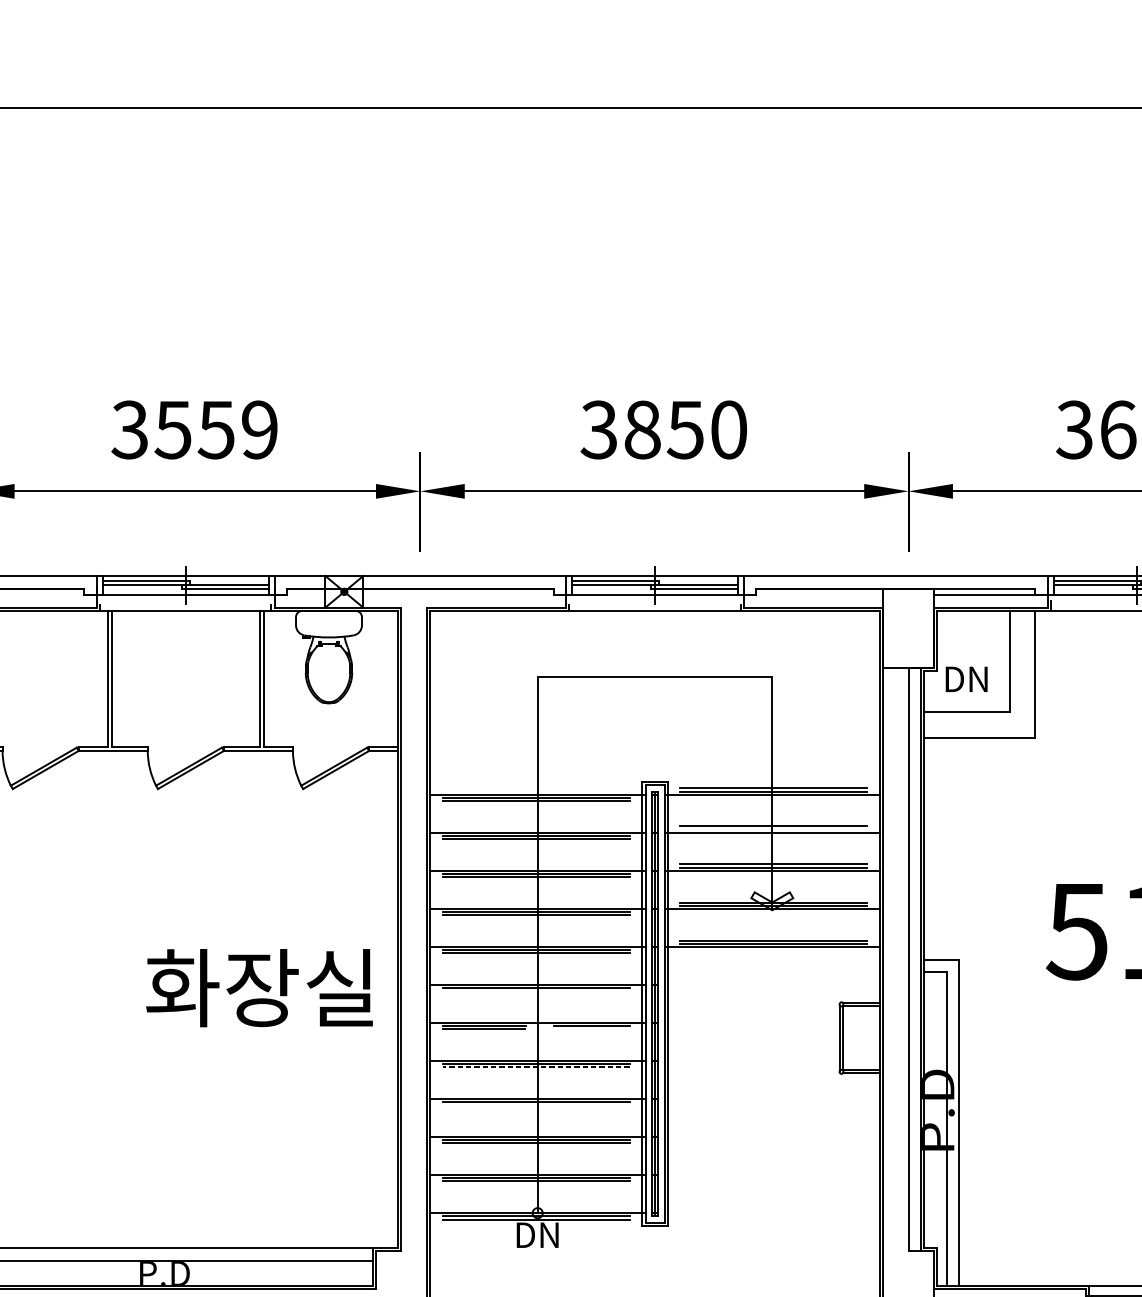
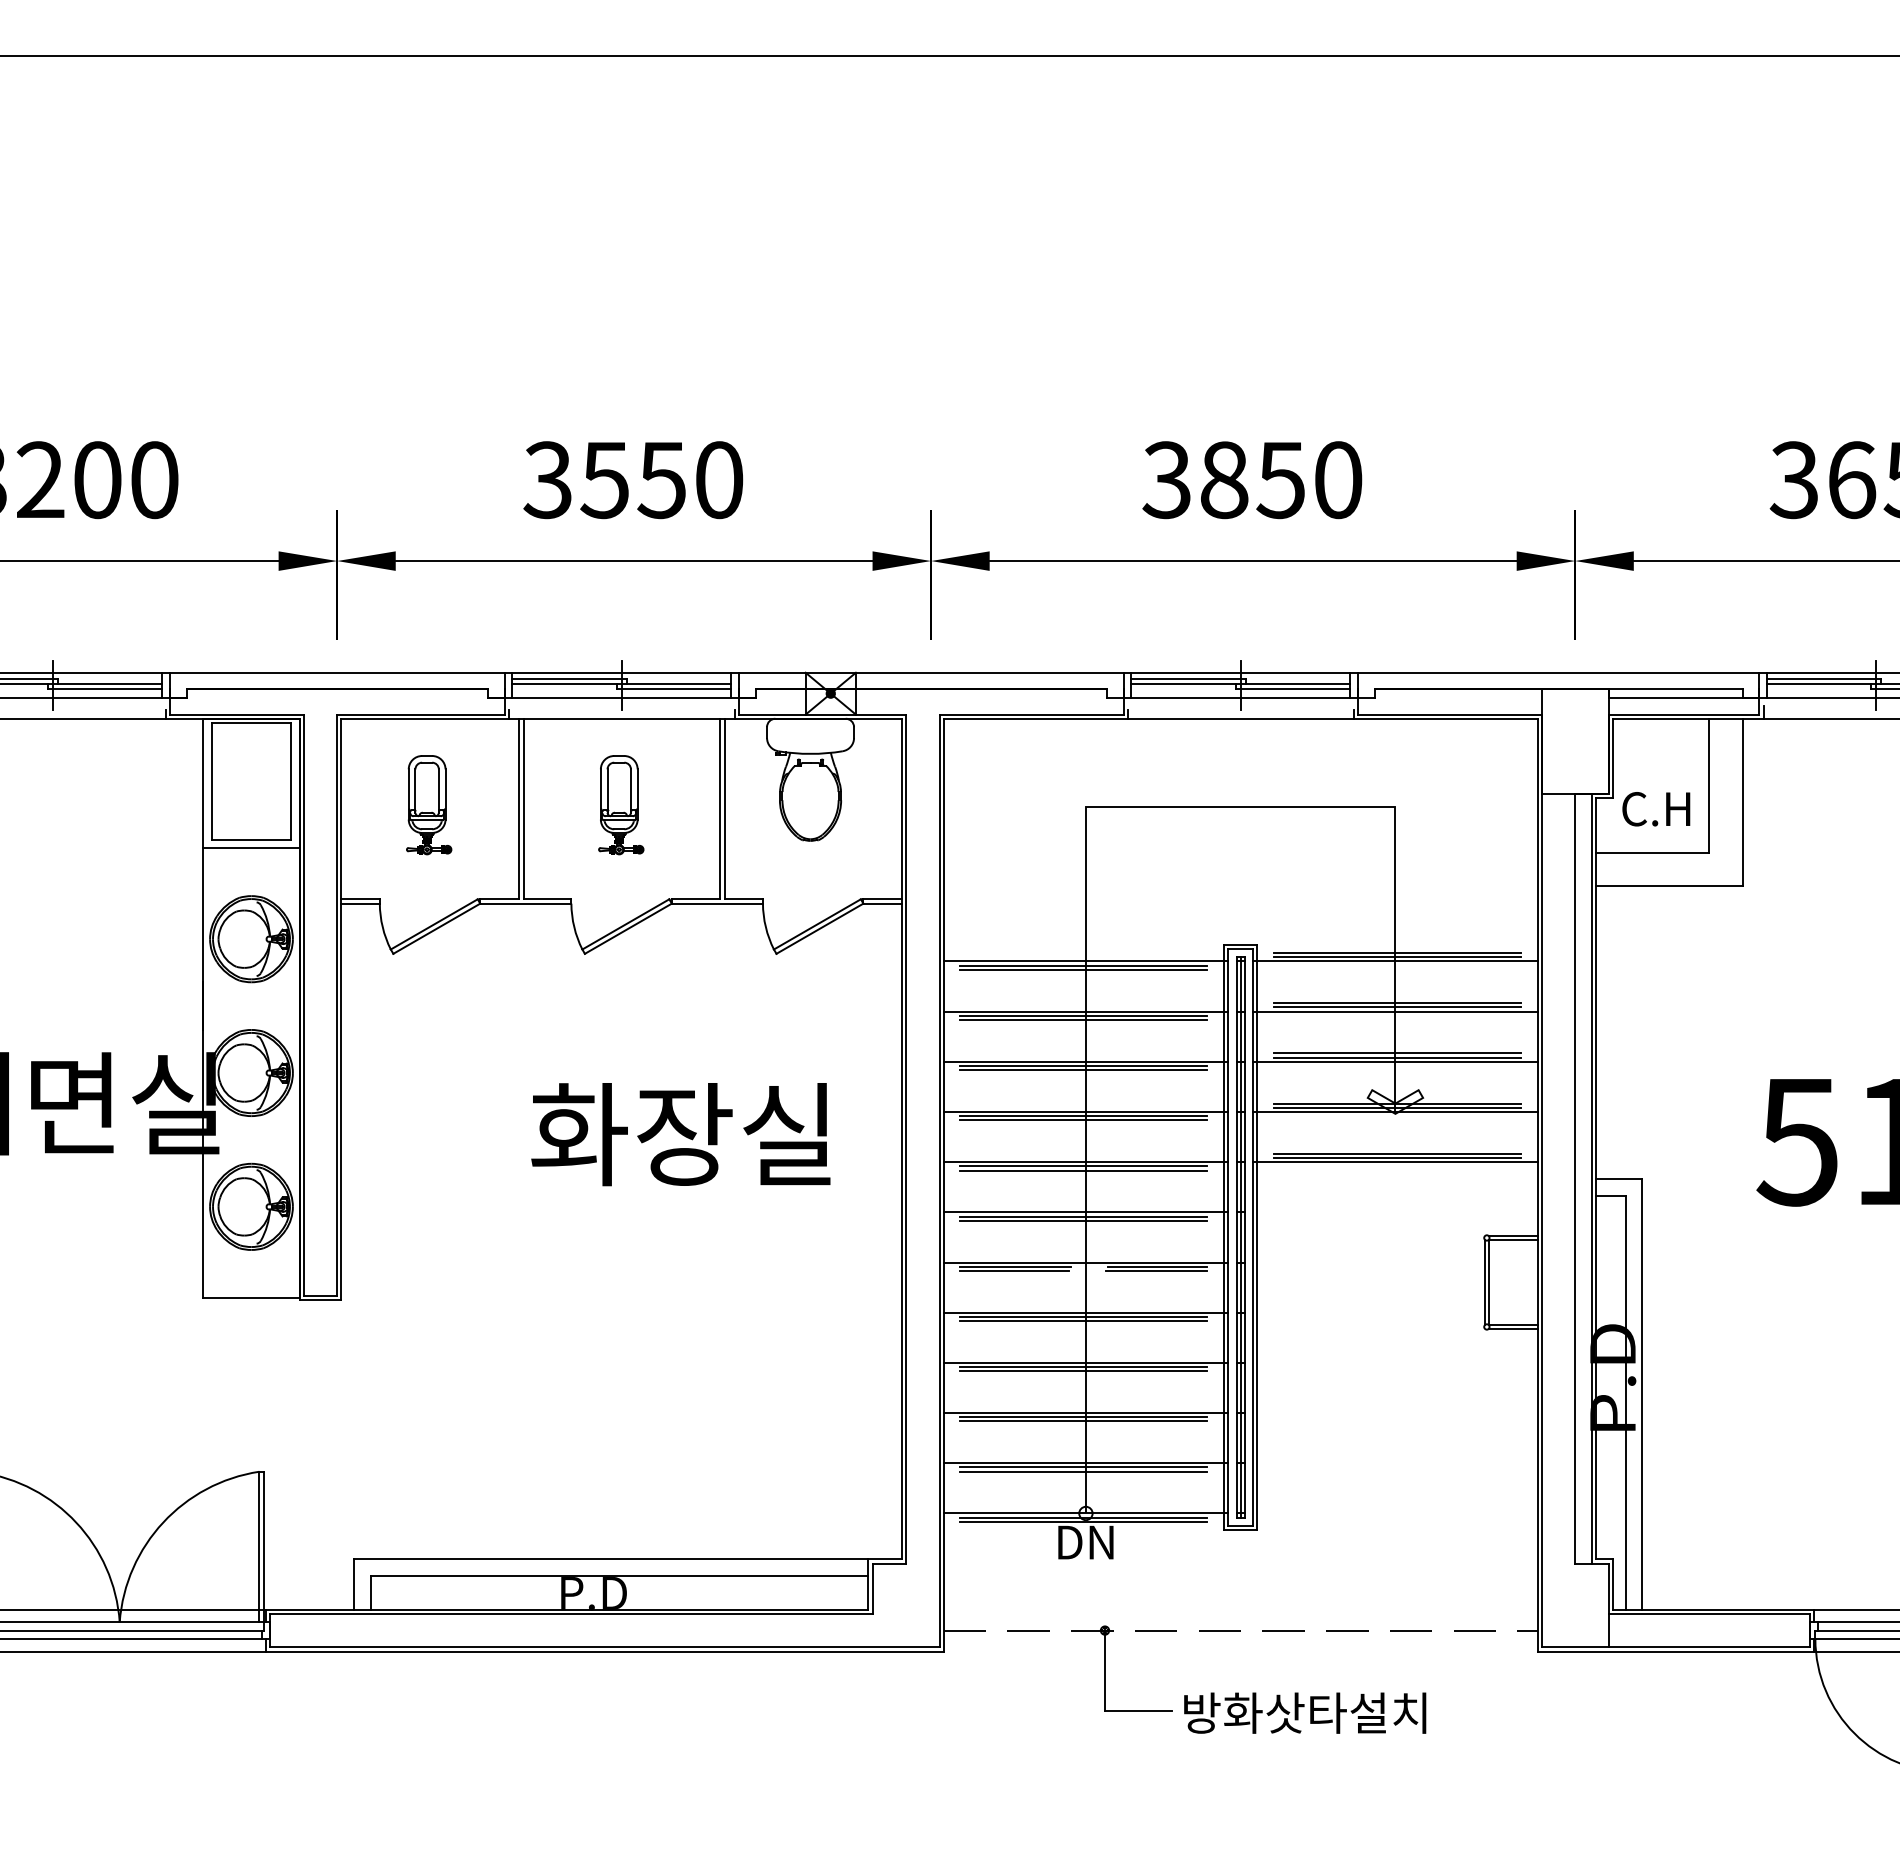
text: (259, 430) -> (719, 480), 3559 -> 3550
part: (40, 676) -> (429, 805), added
part: (185, 676) -> (621, 805), added
text: (970, 679) -> (1656, 809), DN -> C.H
line: (773, 829) -> (1397, 1007), added
text: (259, 988) -> (680, 1134), moved
line: (535, 991) -> (1083, 1220), added
line: (591, 1029) -> (1156, 1270), added
line: (535, 1067) -> (1083, 1321), dashed -> solid
line: (535, 1105) -> (1083, 1371), added

